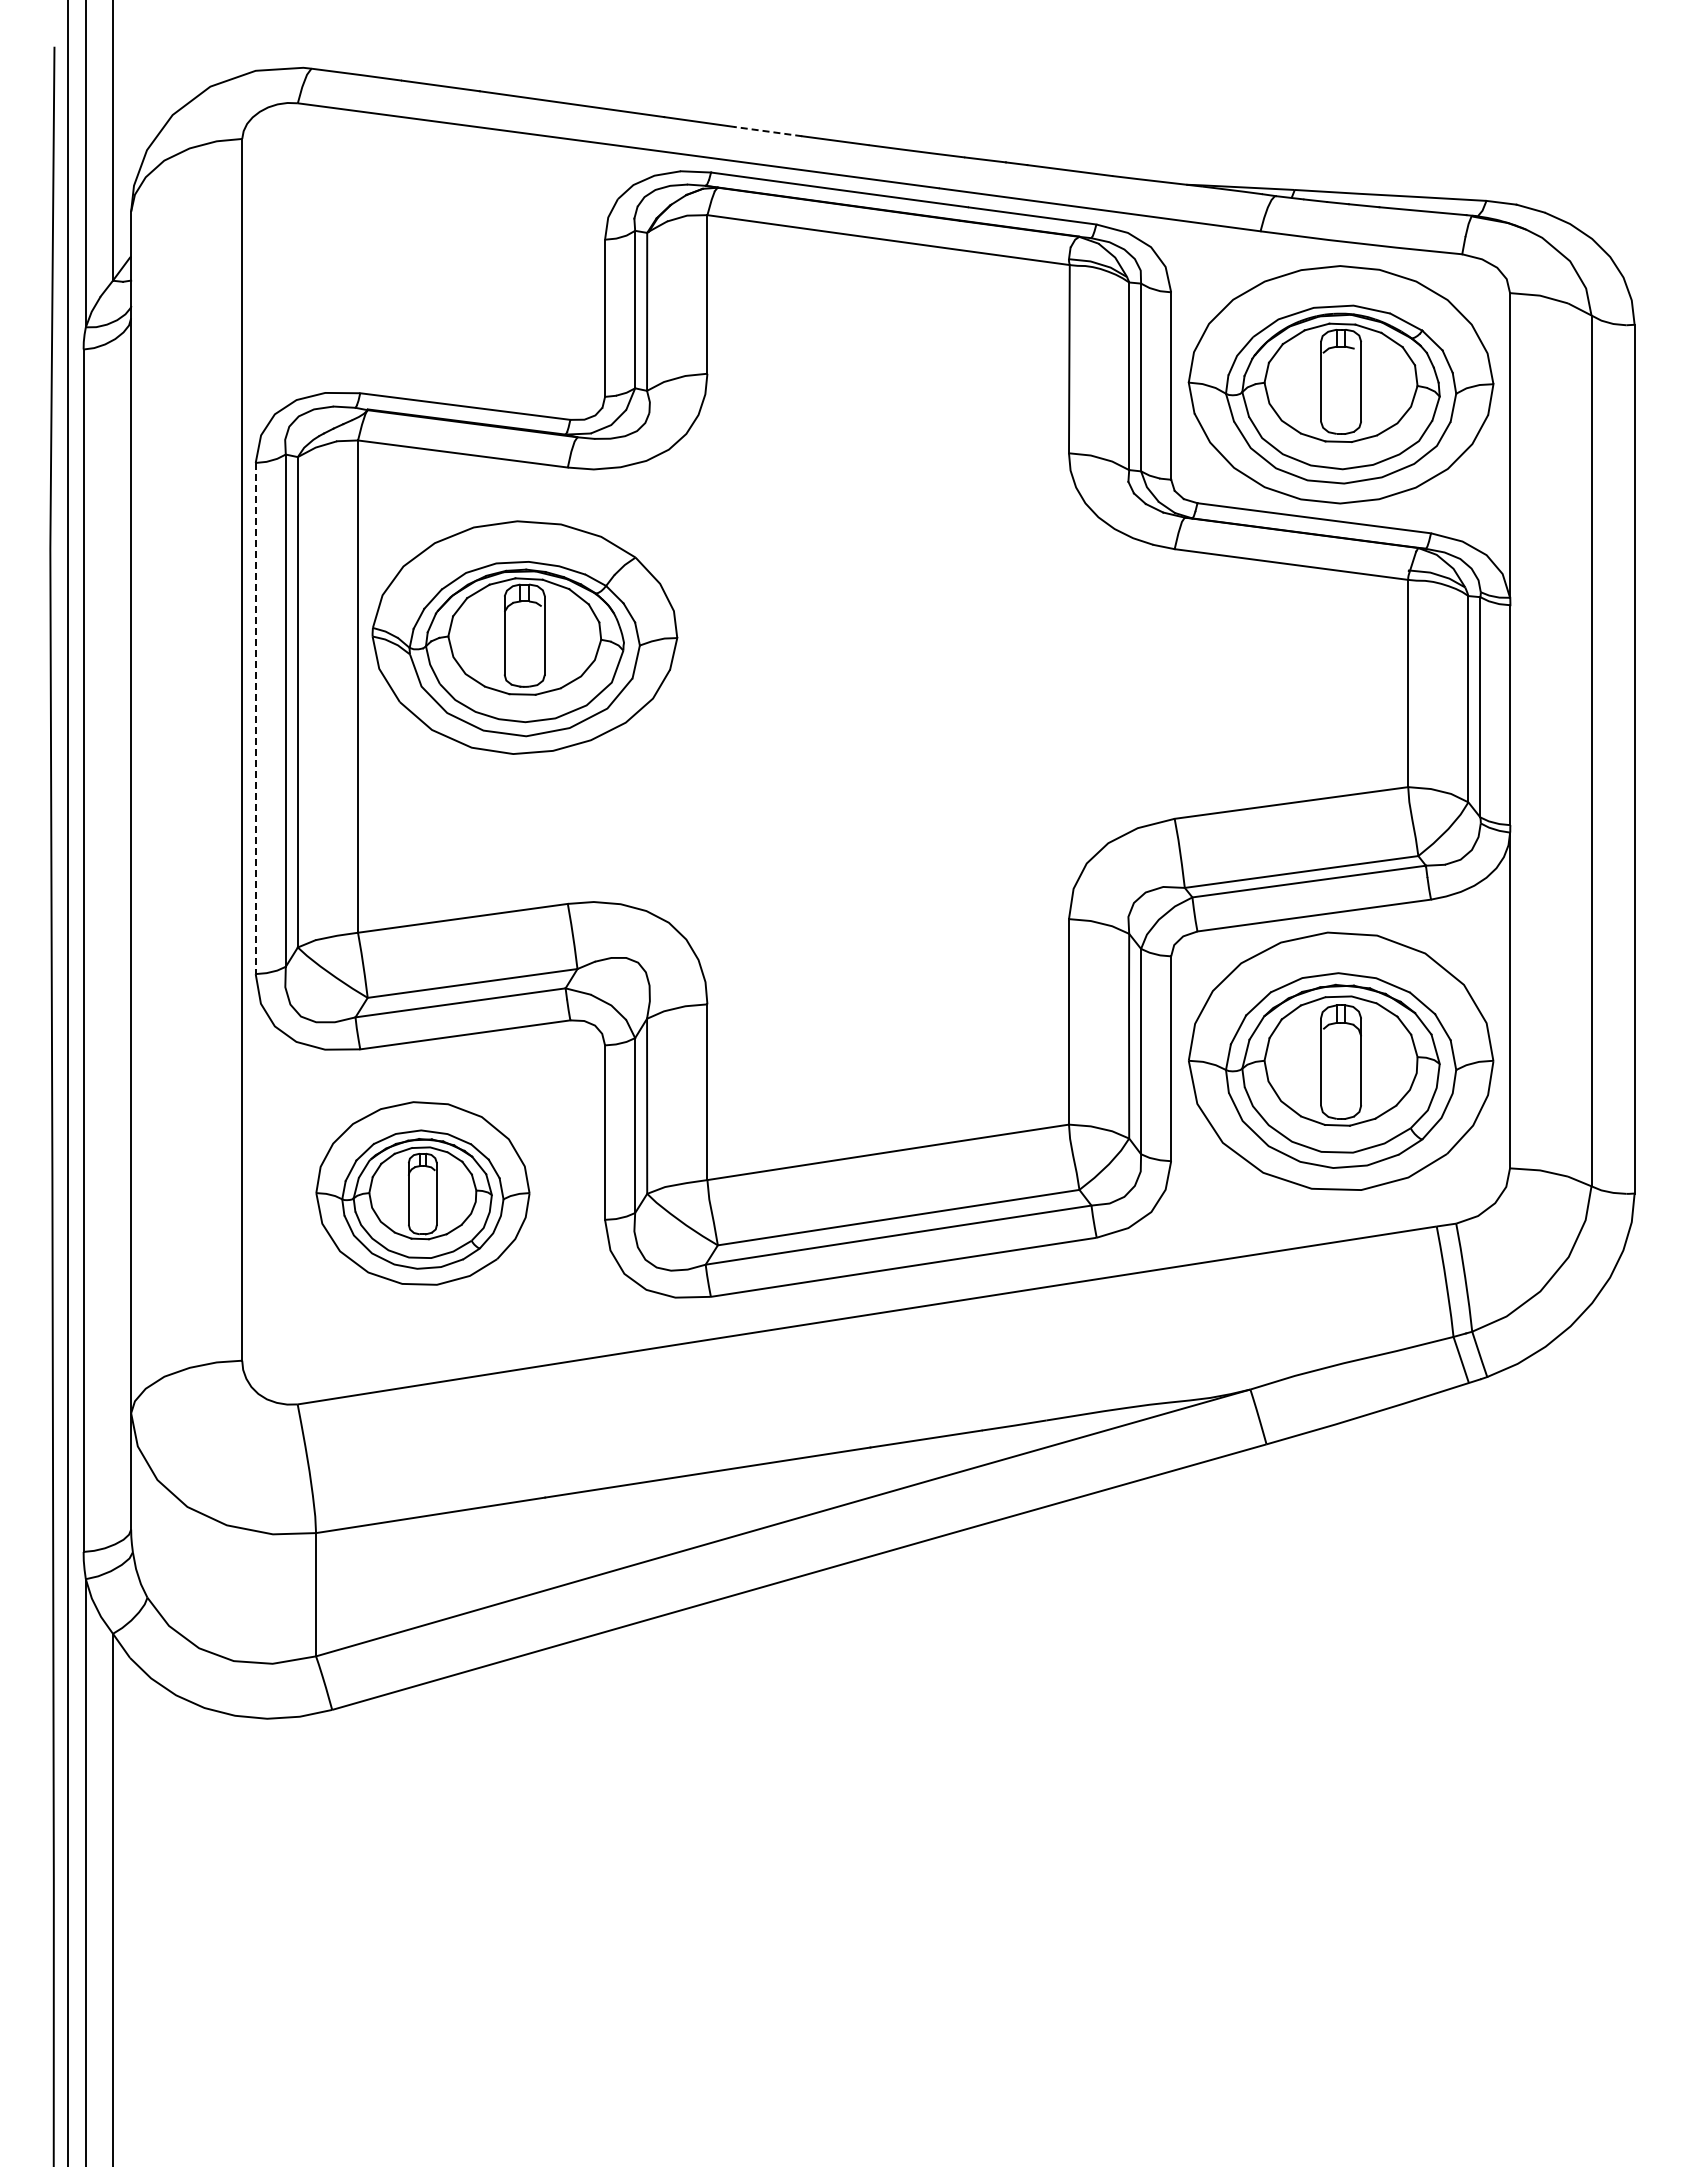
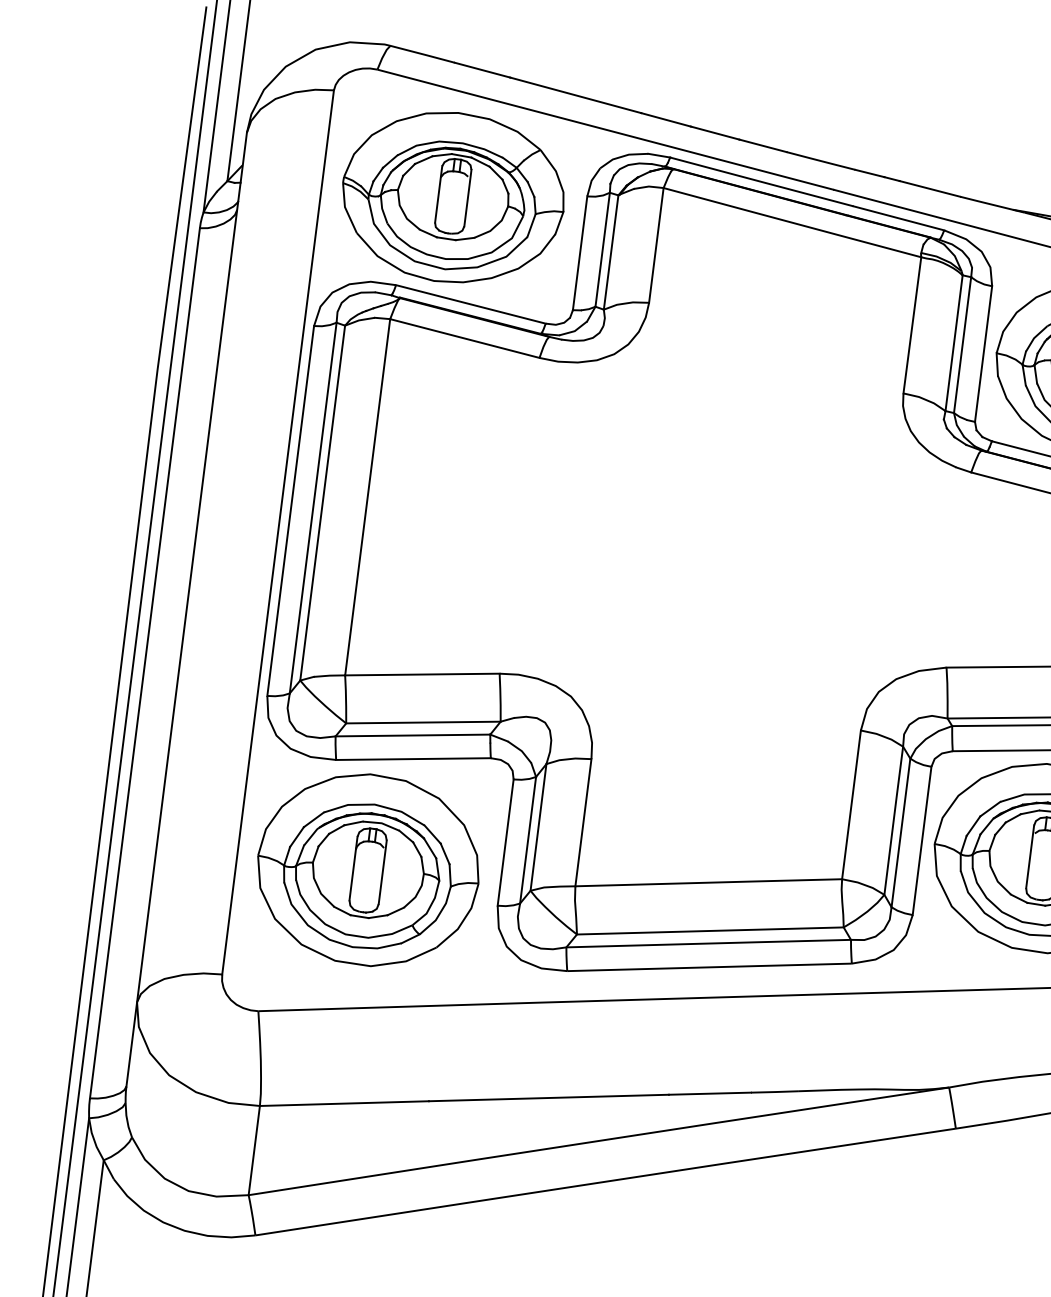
line: (767, 131) -> (714, 132), dashed -> solid
part: (524, 637) -> (452, 197), moved
line: (255, 718) -> (290, 510), dashed -> solid
part: (422, 1193) -> (367, 869), size x1.43

